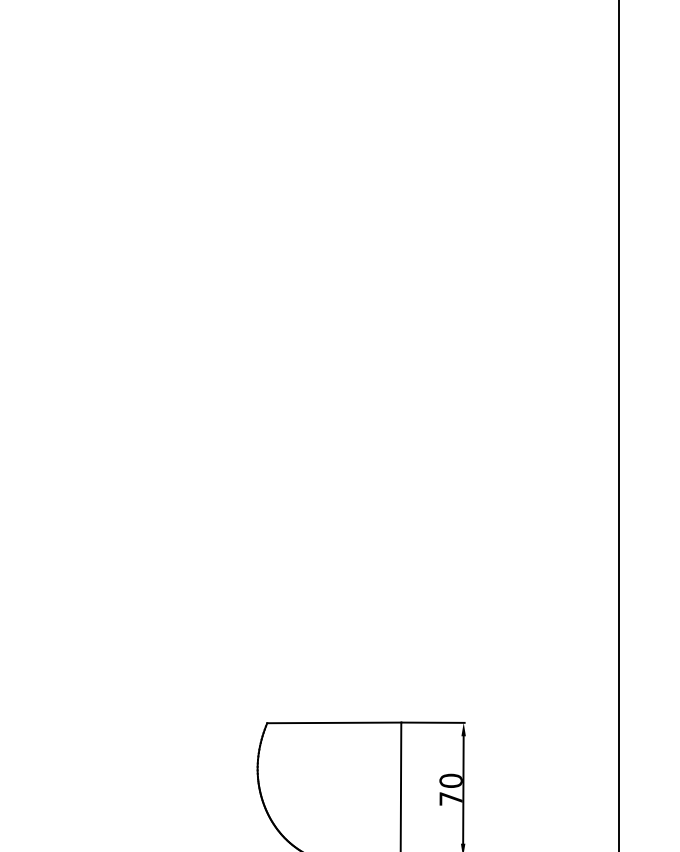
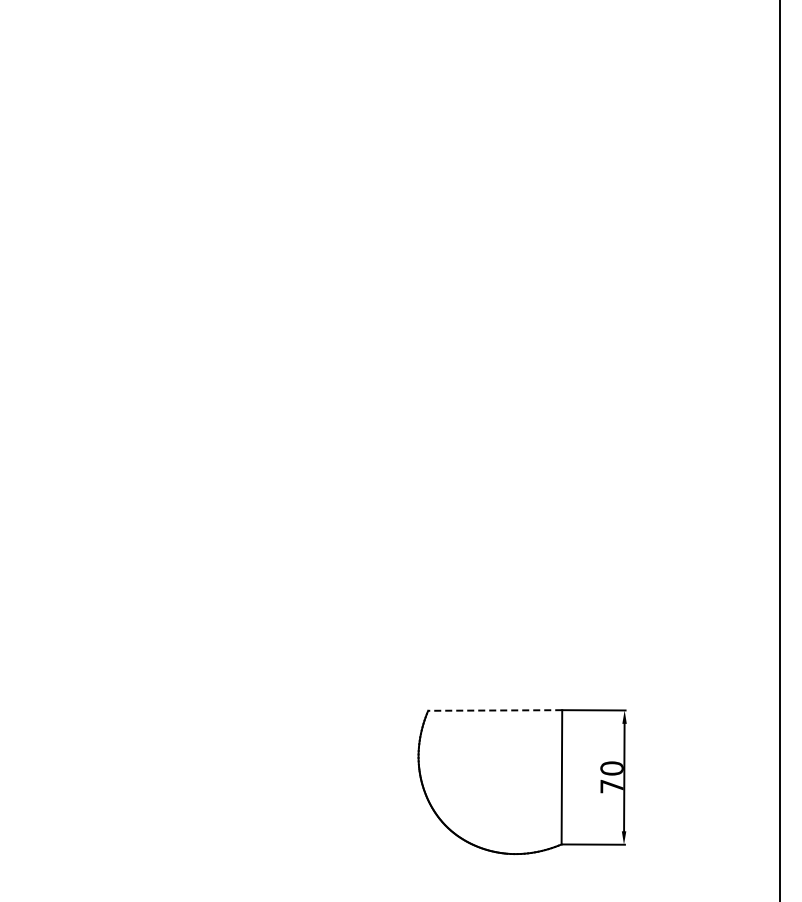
line: (333, 722) -> (494, 710), solid -> dashed

